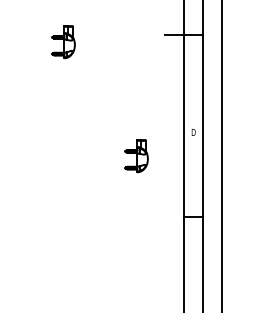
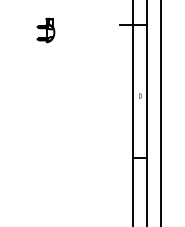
part: (136, 156) -> (99, 113), removed

